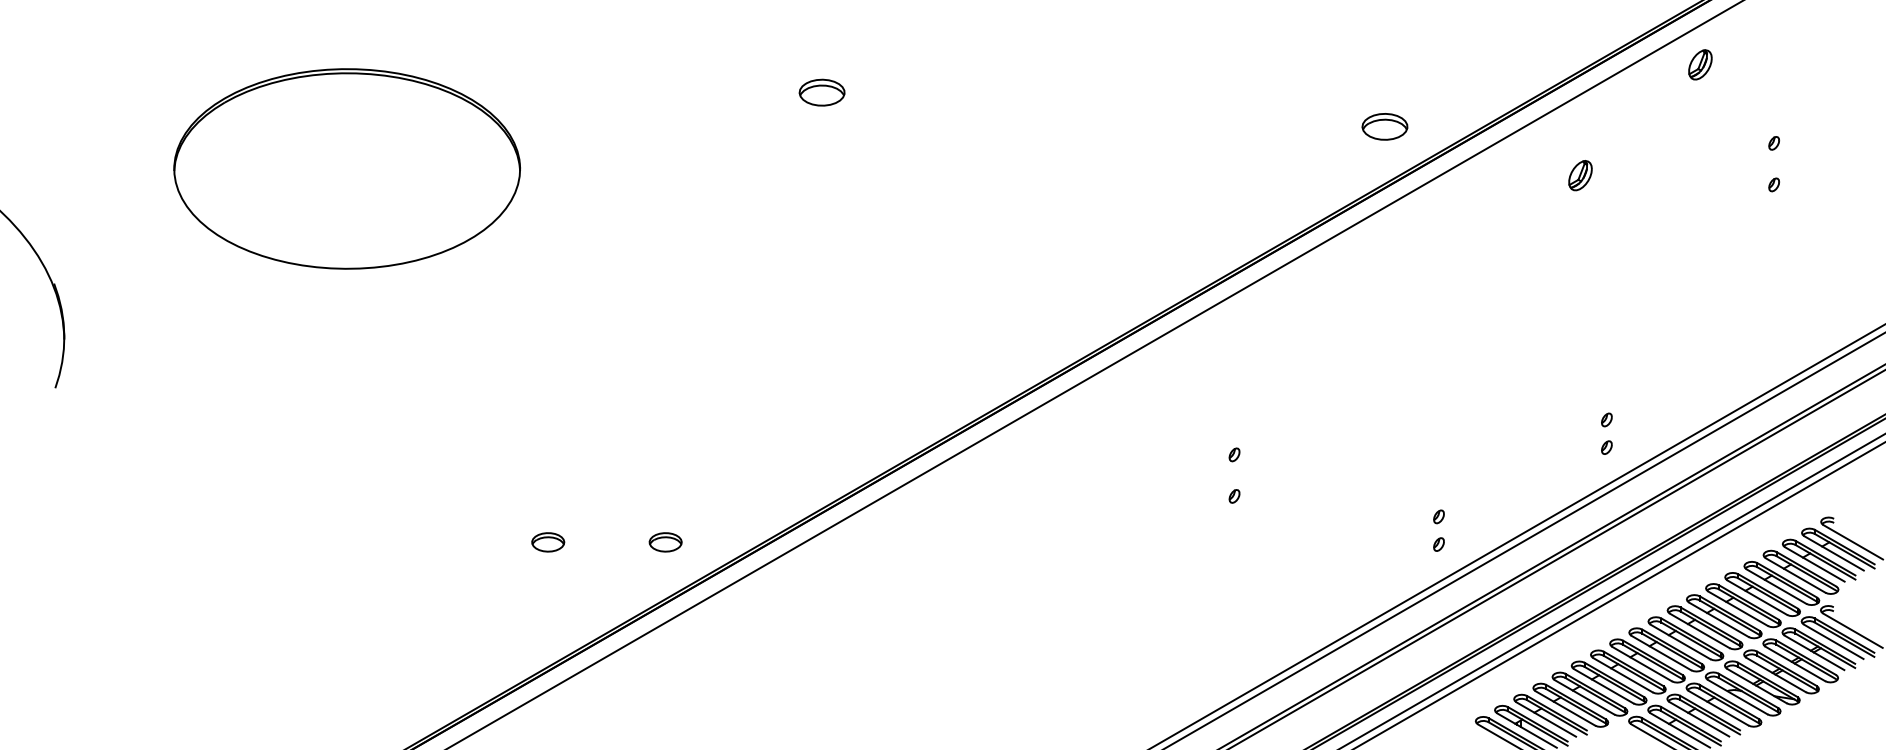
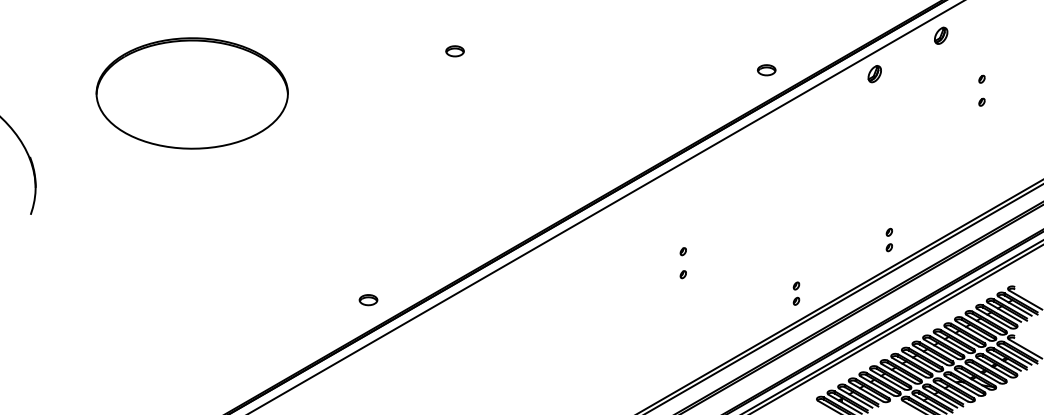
part: (821, 93) -> (454, 51), size x0.71
part: (1384, 127) -> (766, 70), size x0.71
part: (1579, 176) -> (874, 74), moved
part: (548, 543) -> (303, 300), removed

